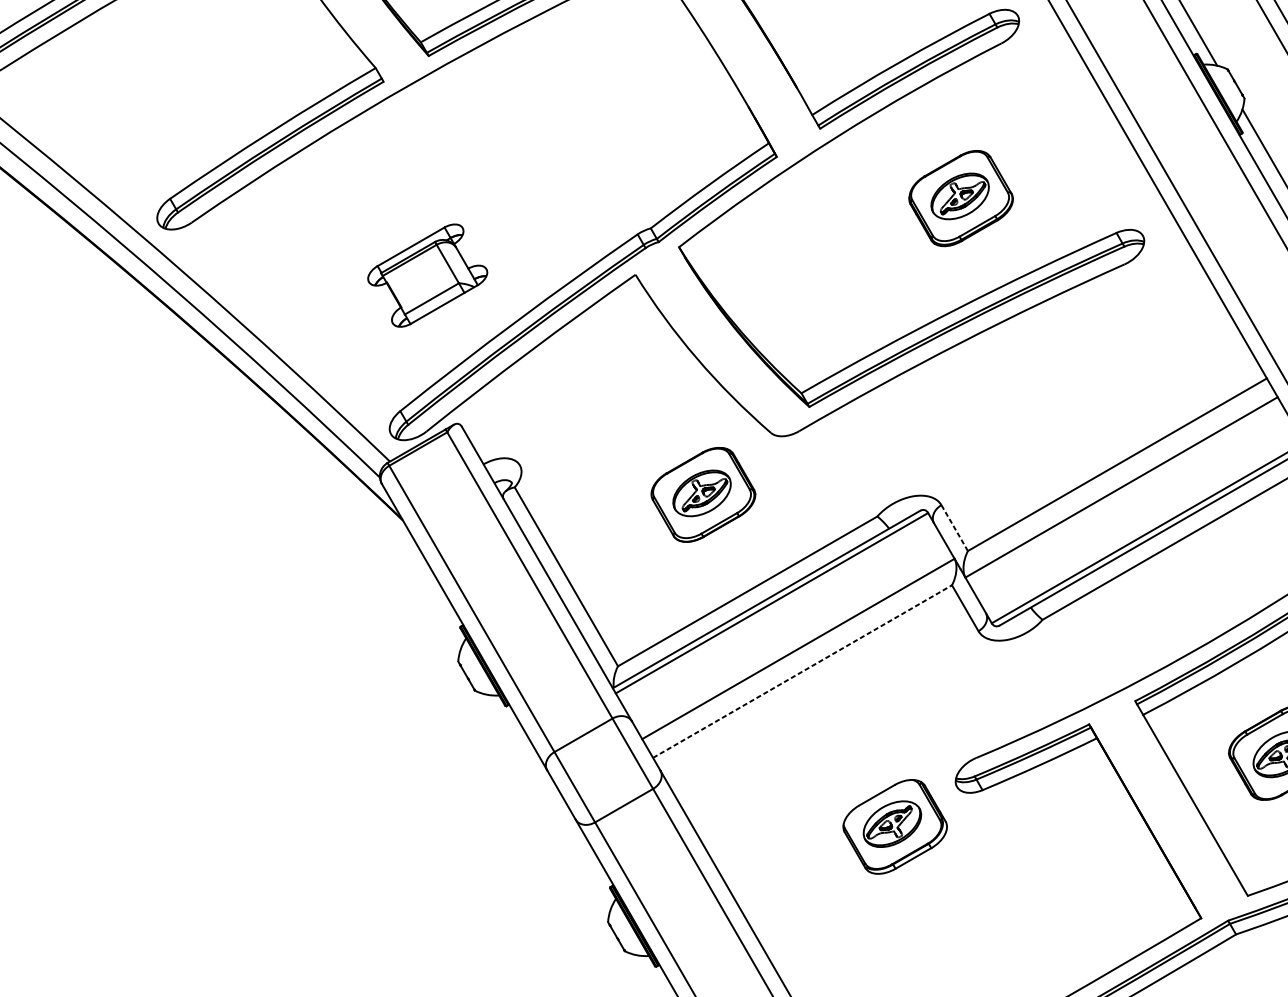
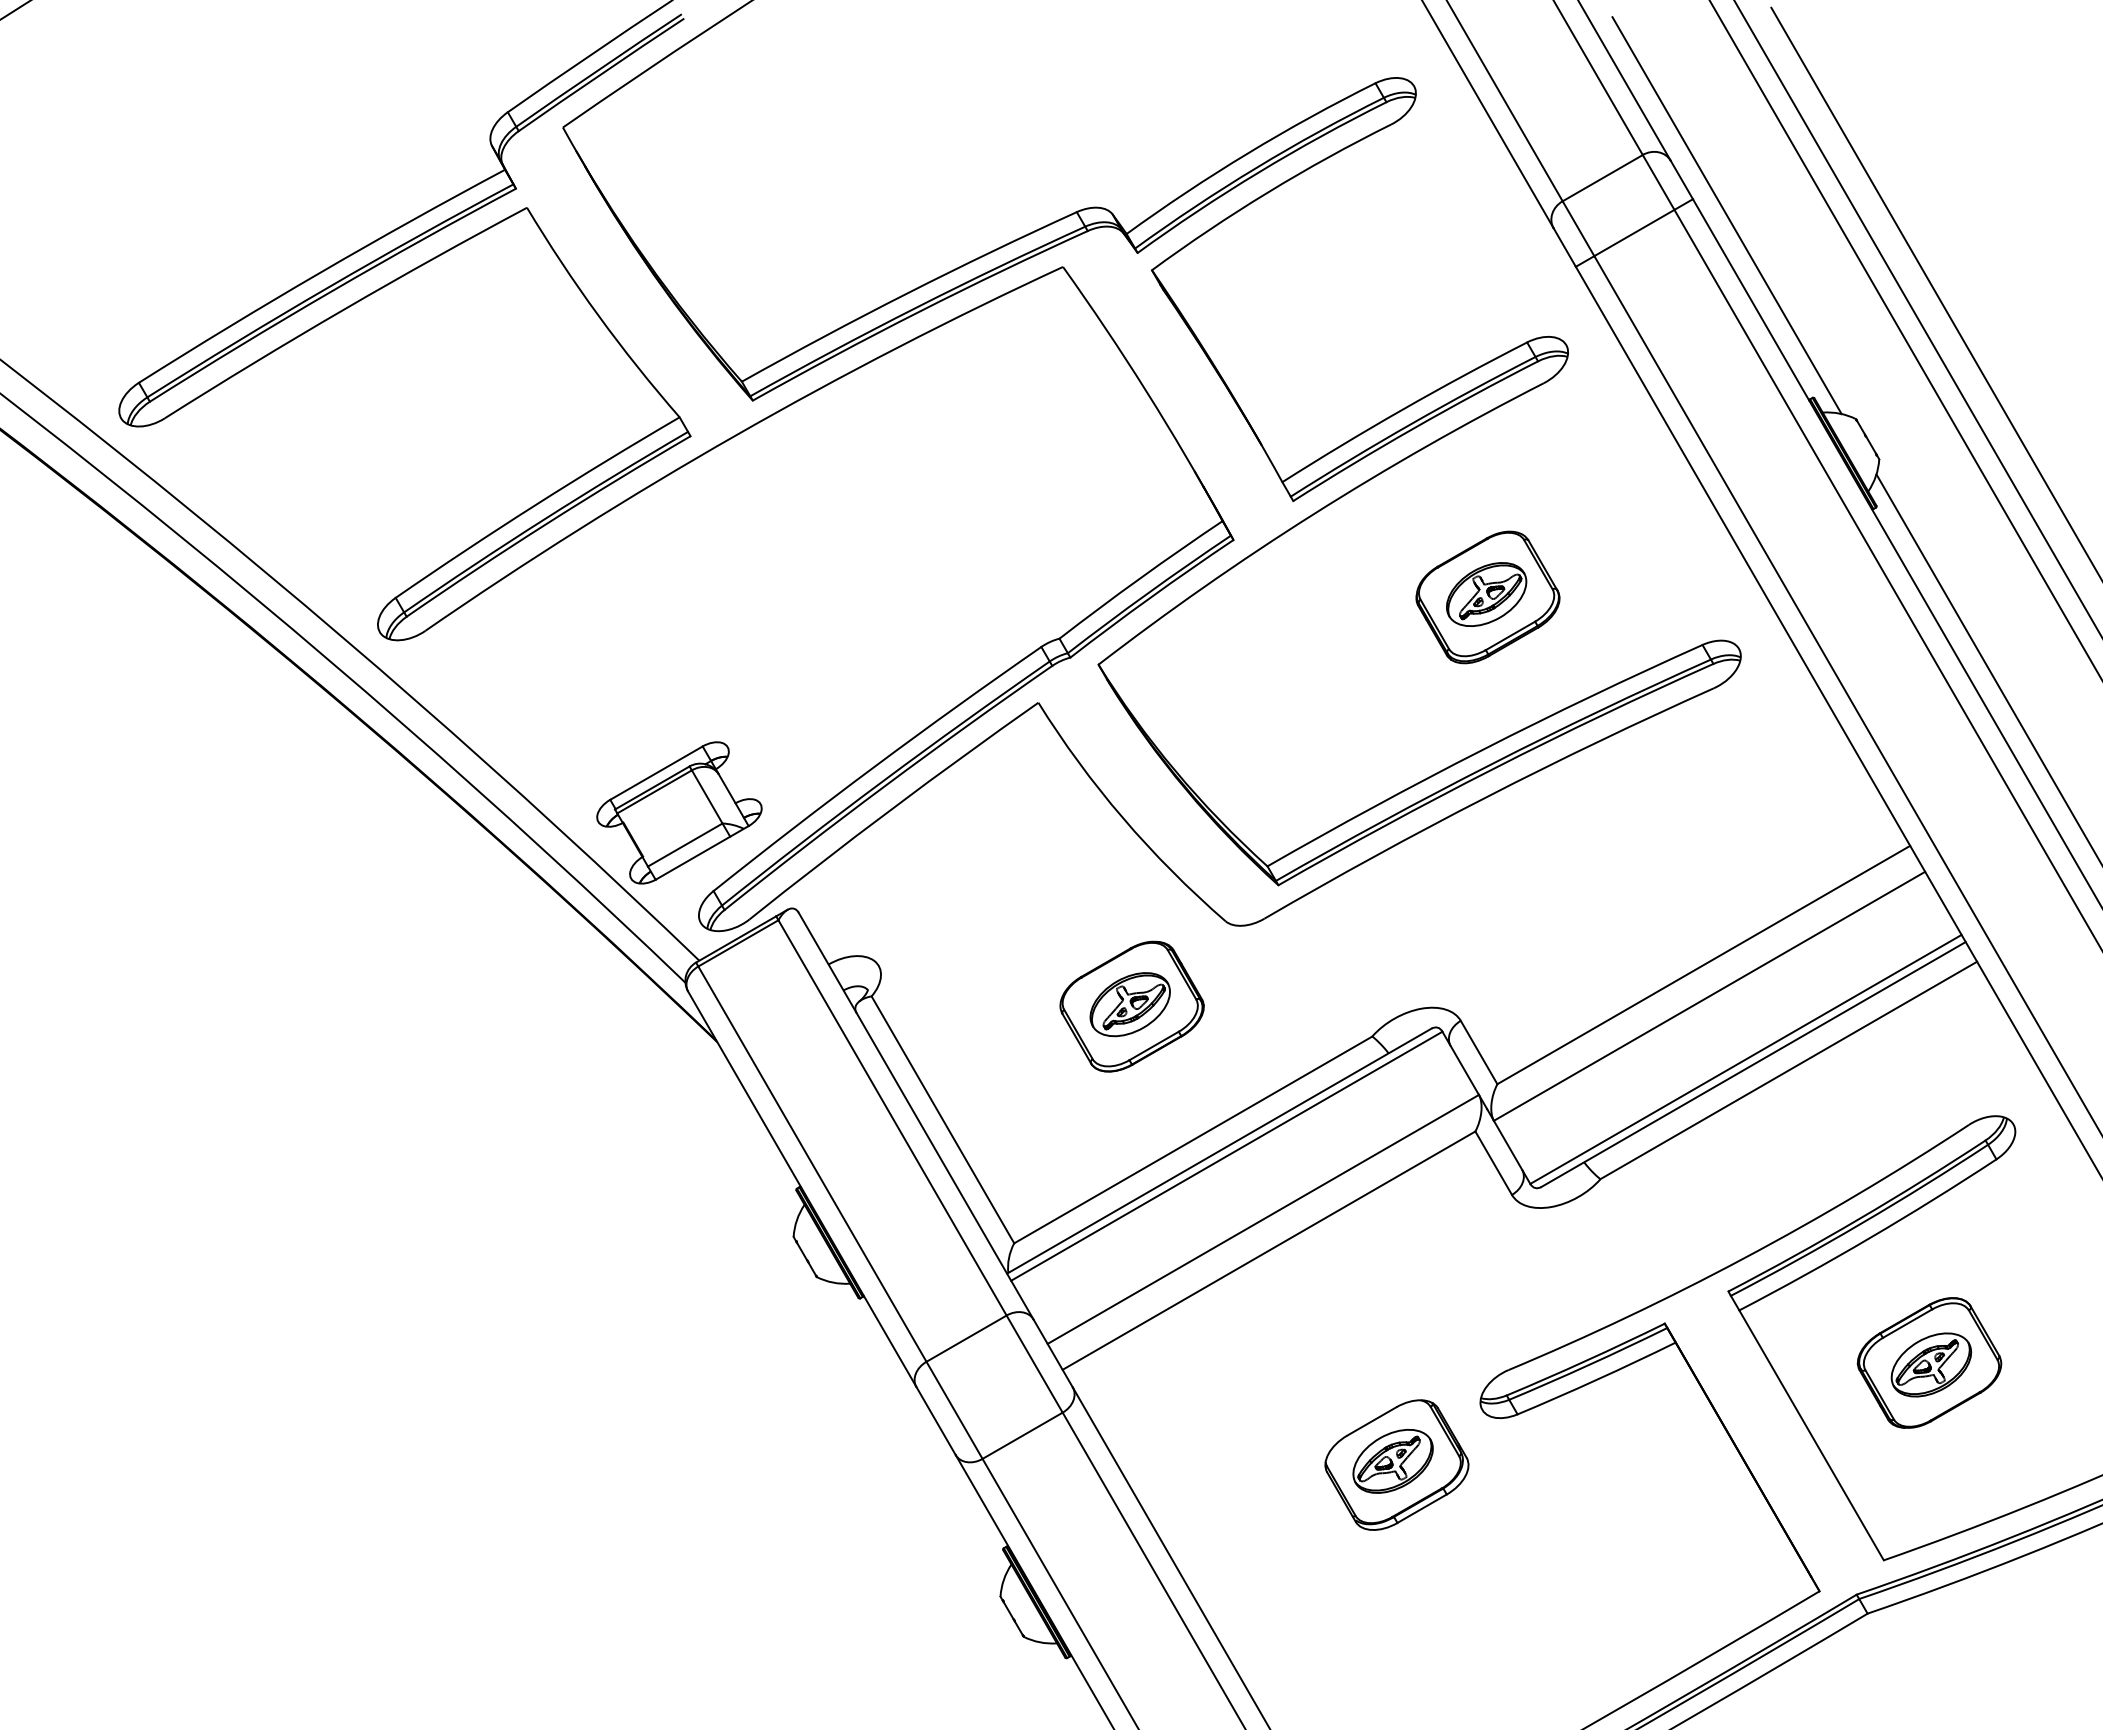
part: (427, 275) -> (679, 812), moved
line: (954, 528) -> (1479, 1052), dashed -> solid
line: (802, 671) -> (1269, 1250), dashed -> solid

